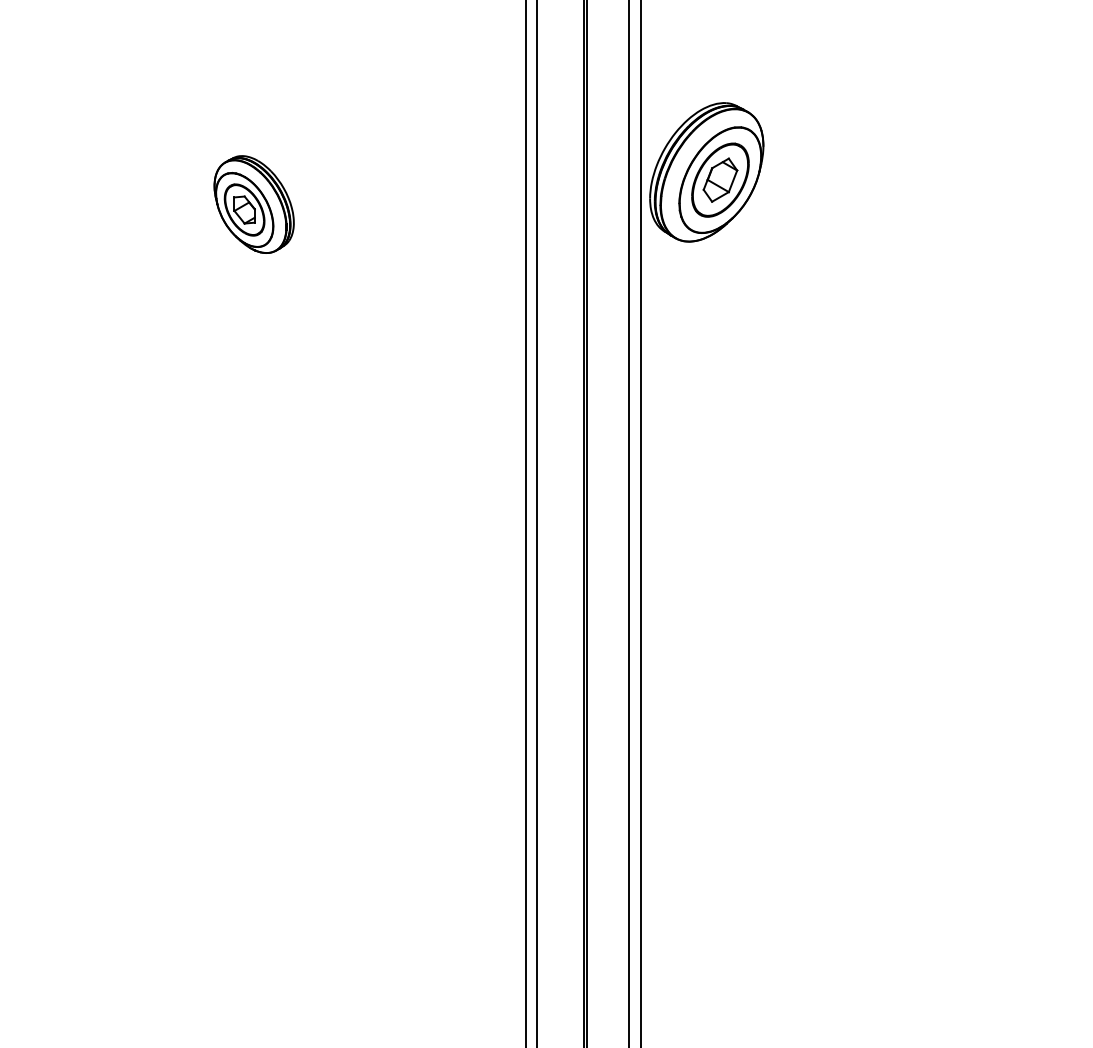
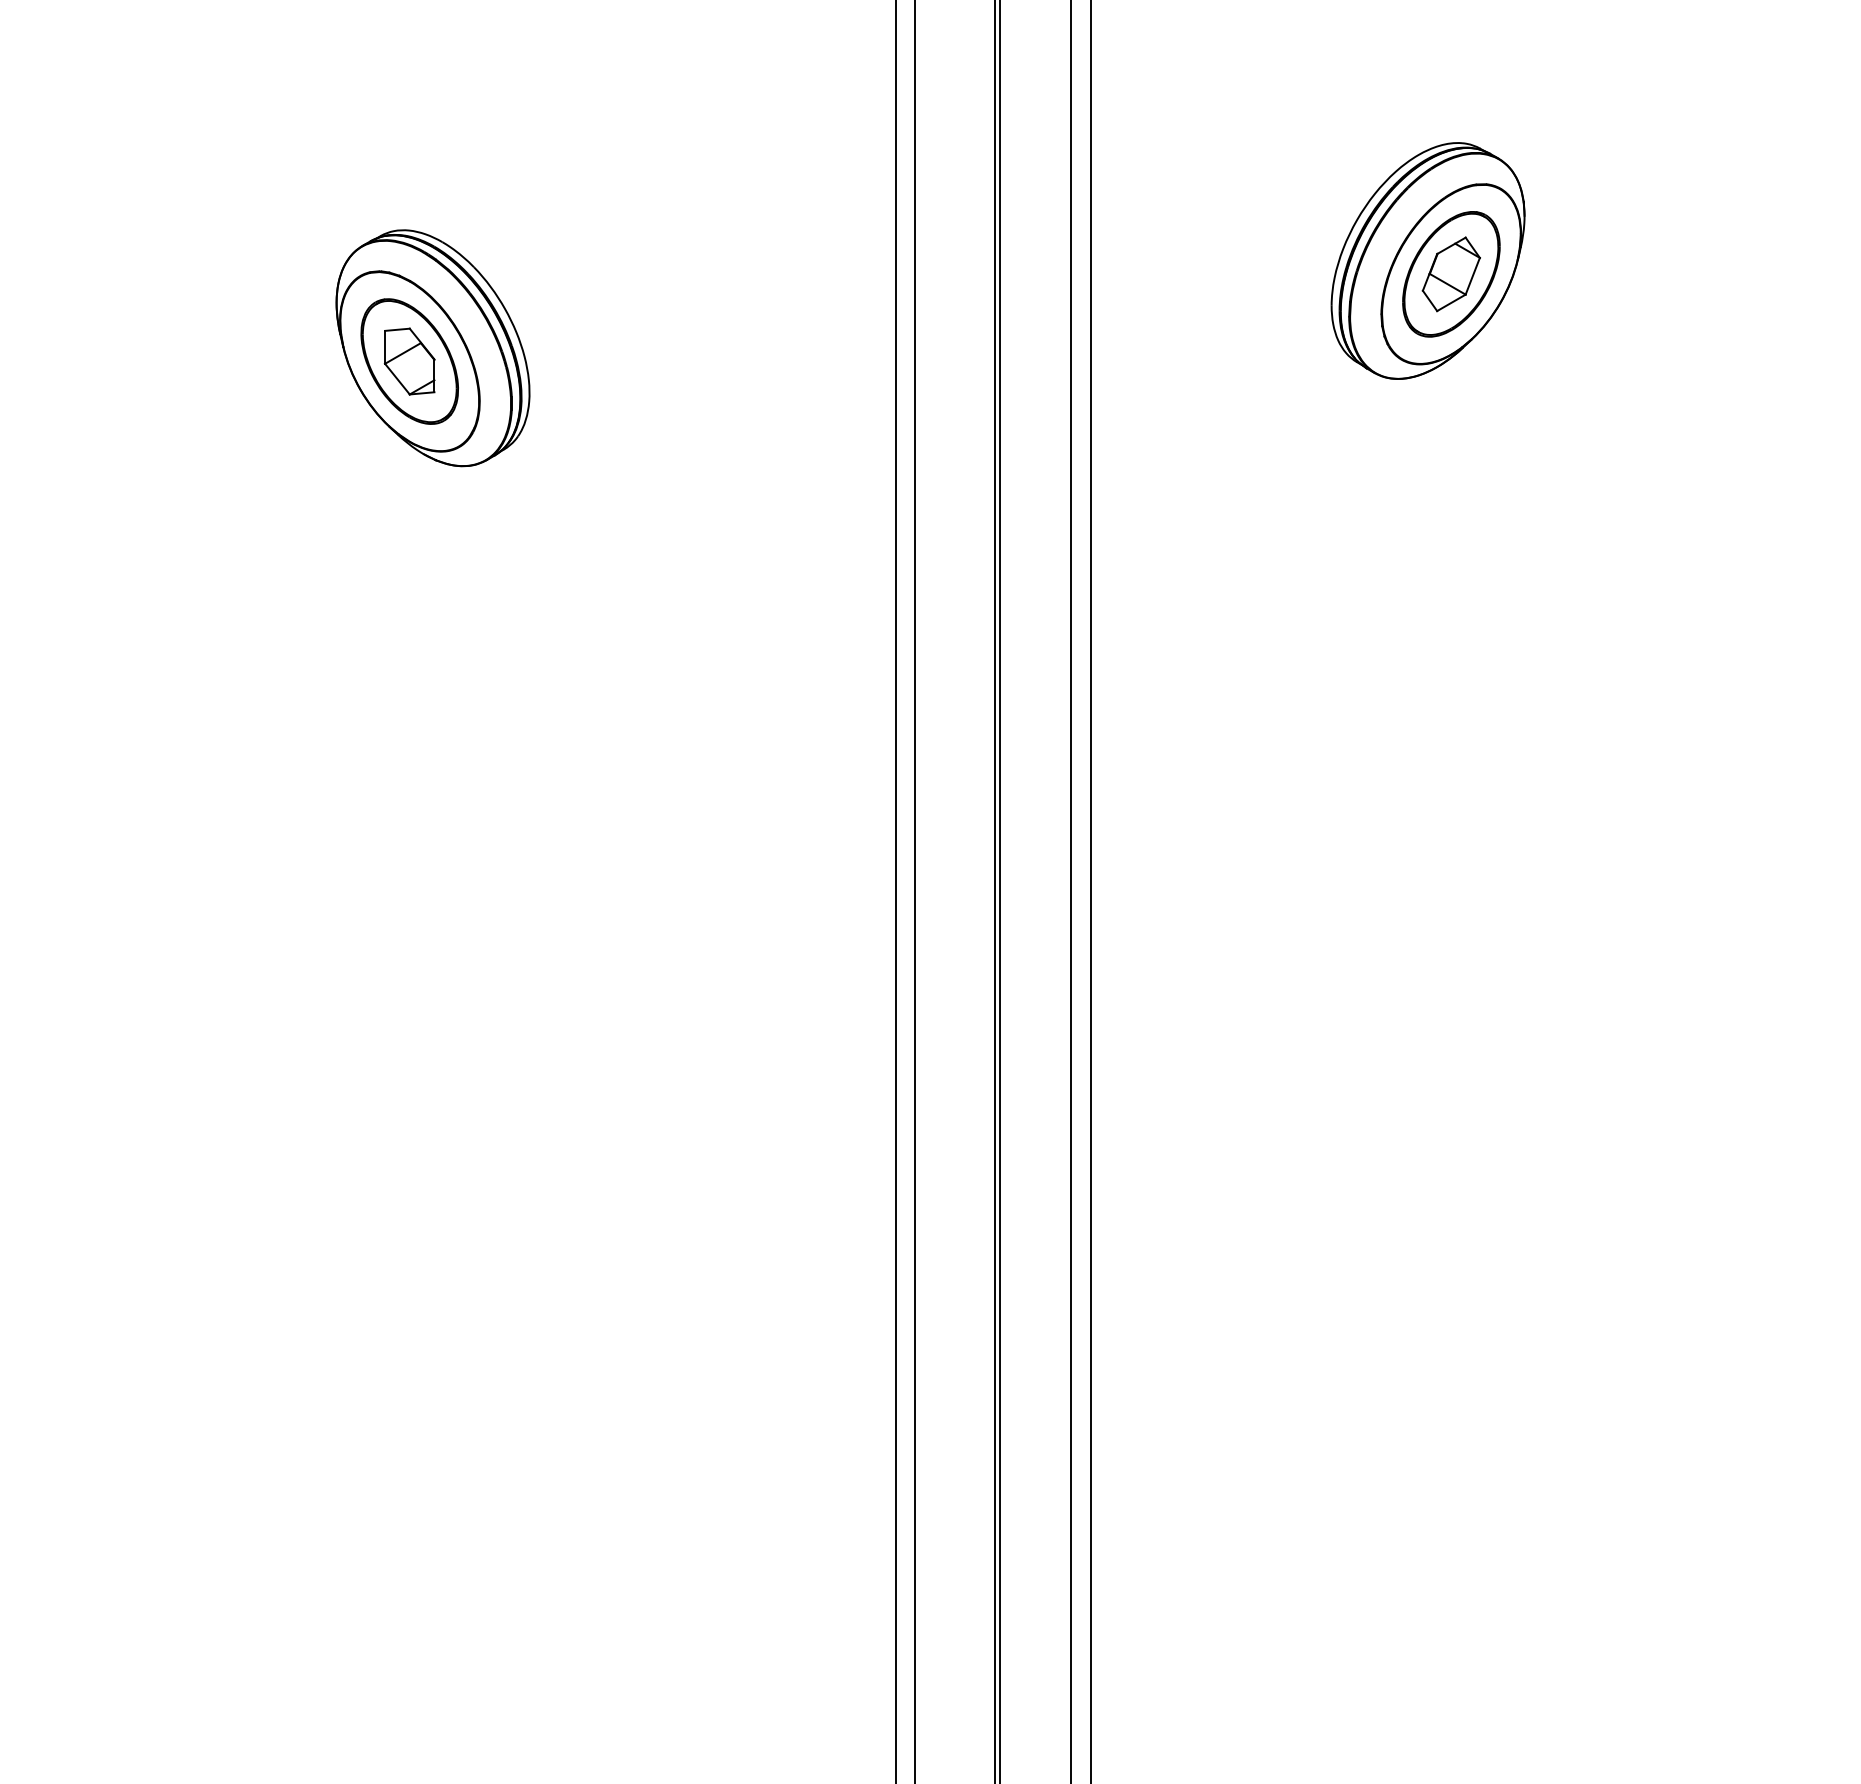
part: (706, 172) -> (1427, 261), moved
part: (253, 204) -> (431, 348), size x1.43

